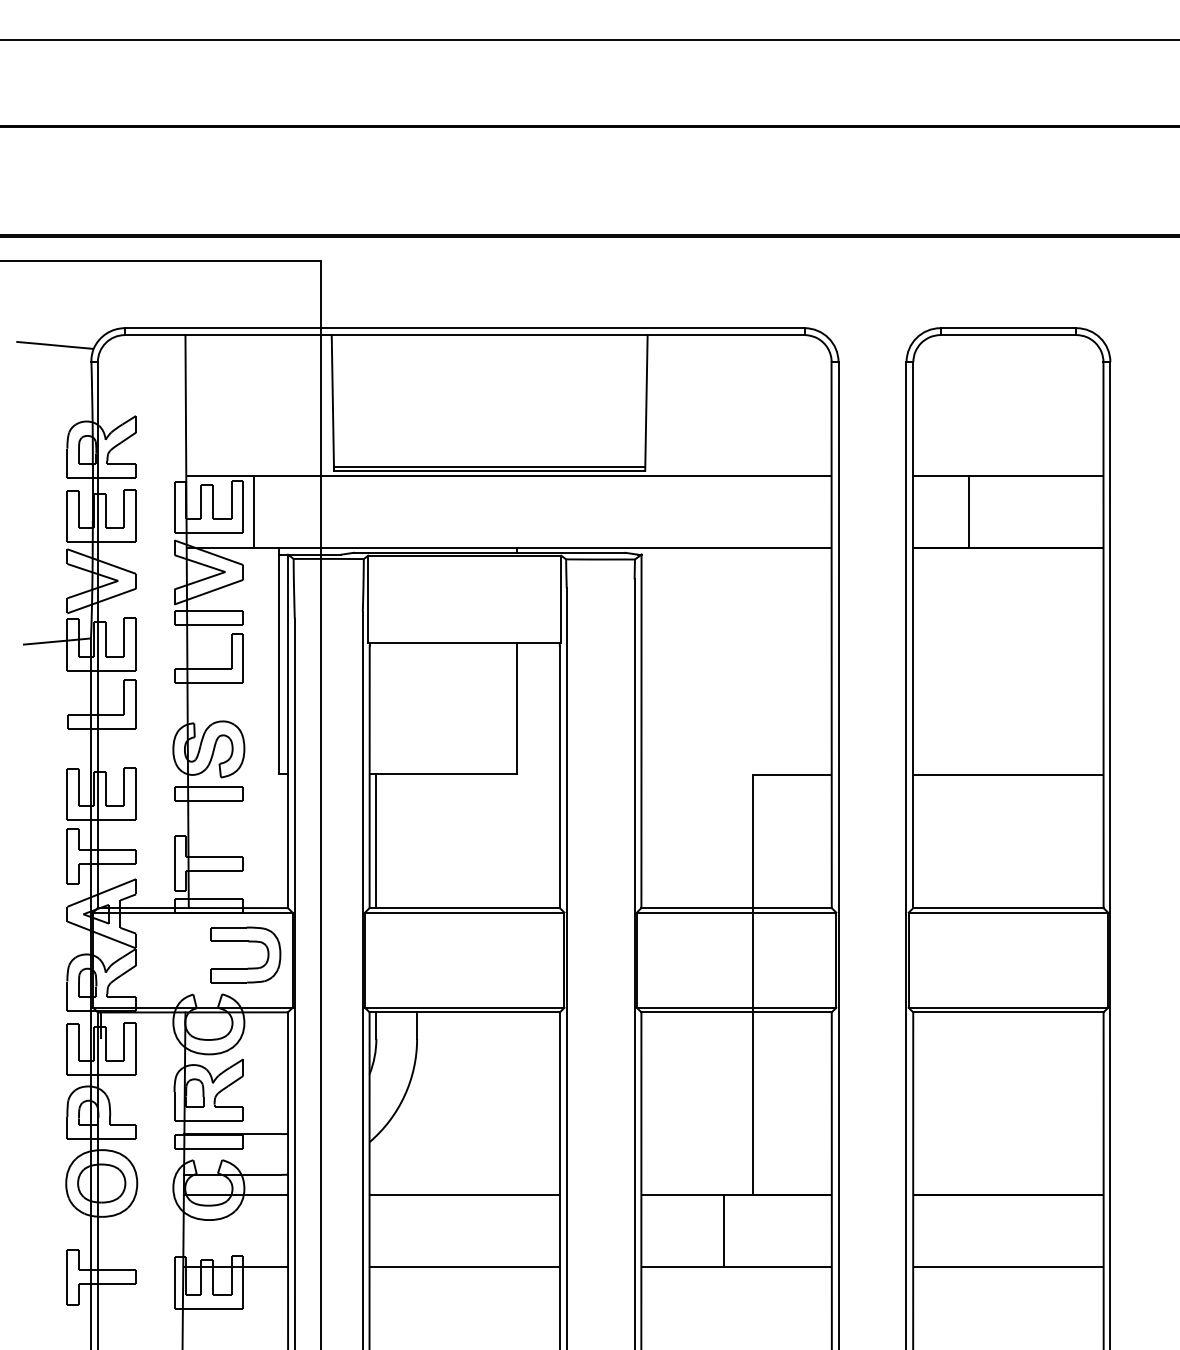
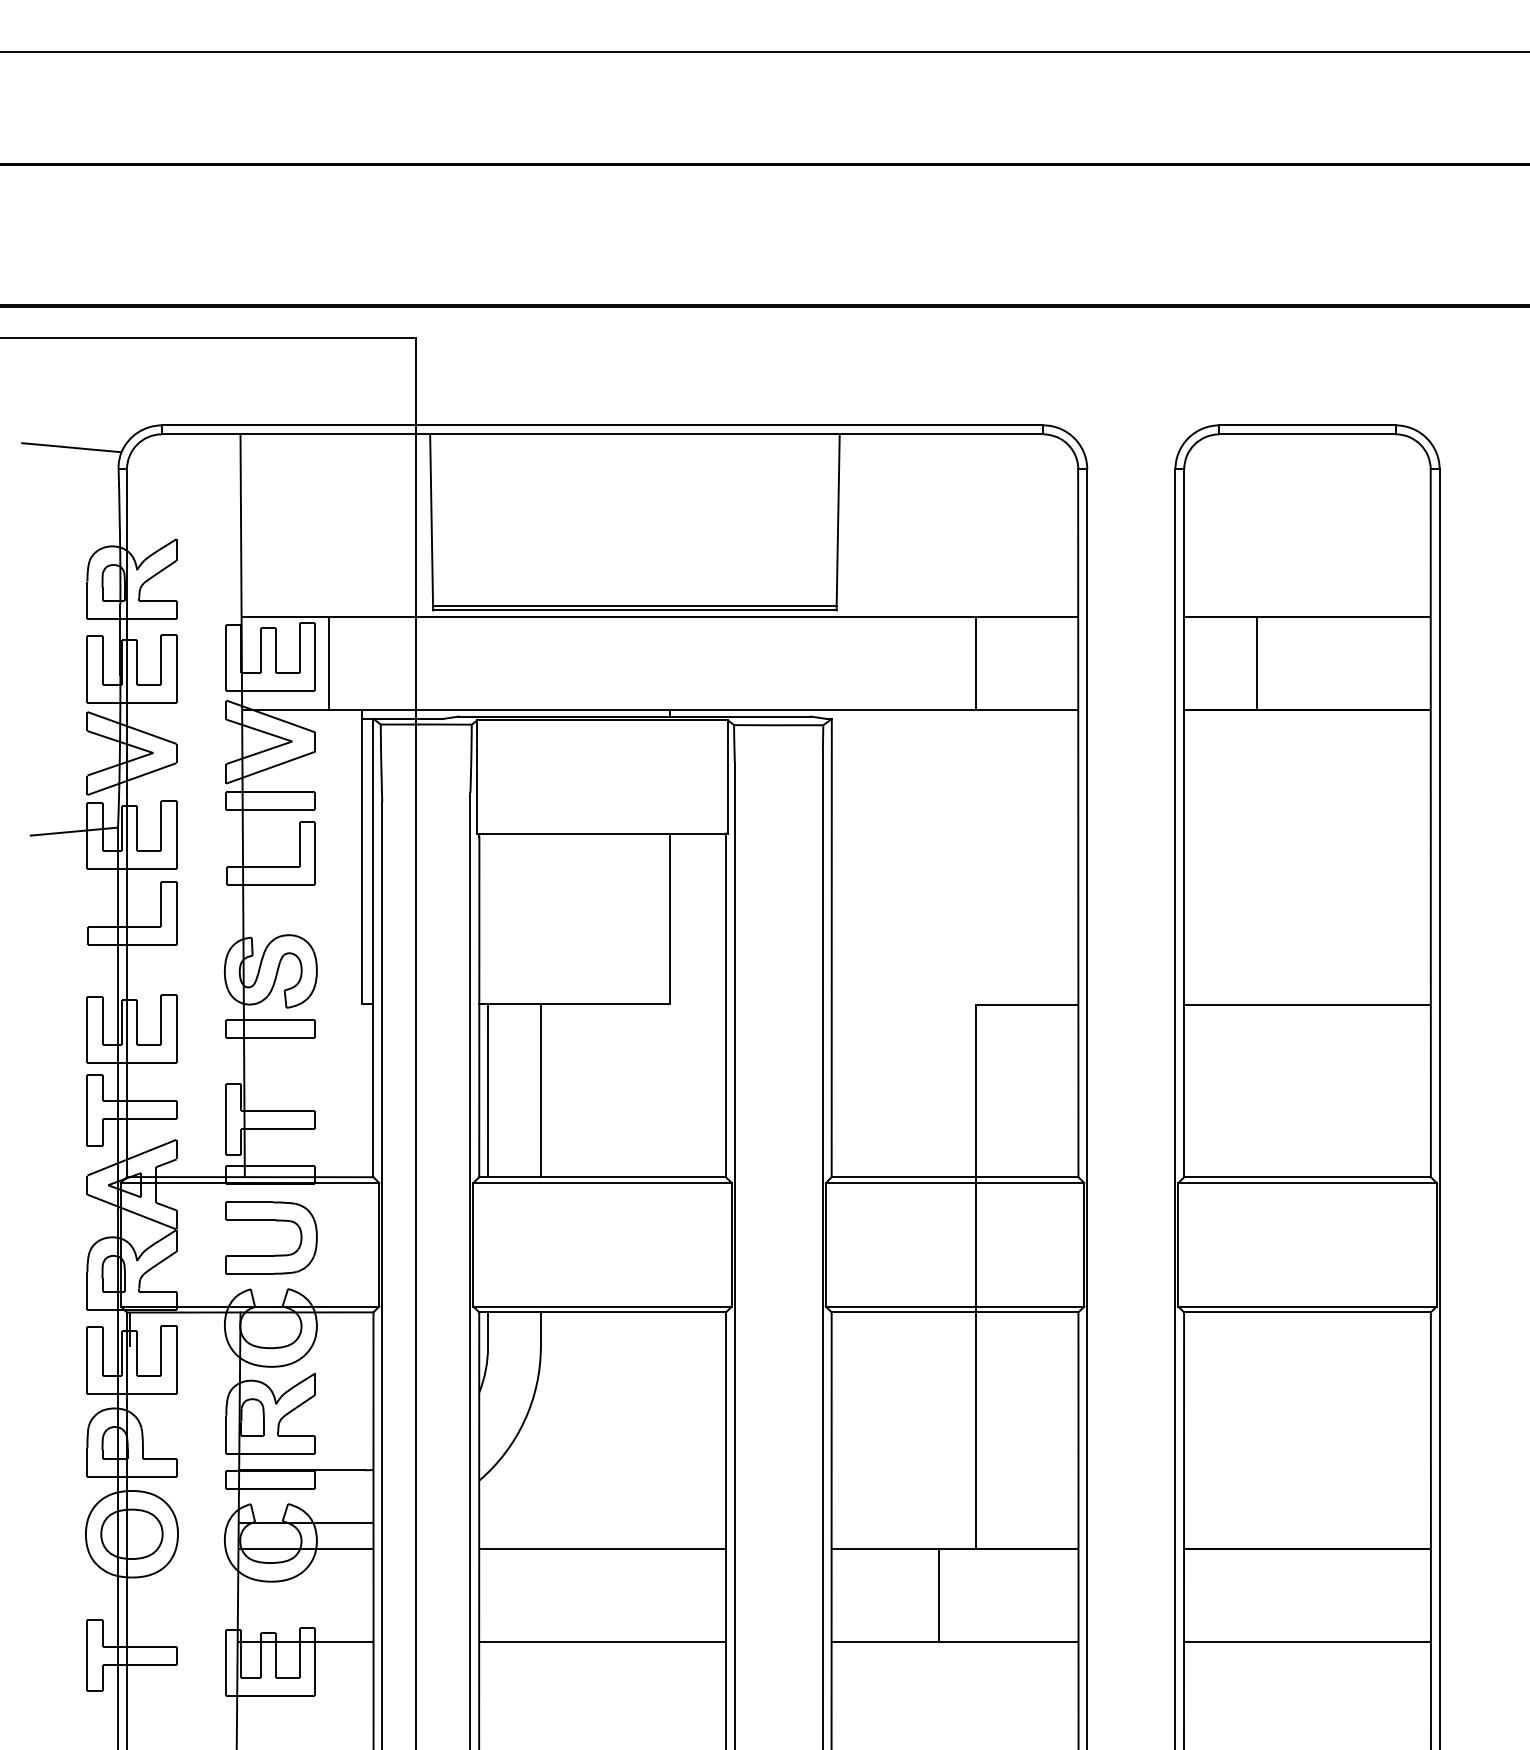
line: (752, 511) -> (975, 663), added
line: (417, 841) -> (541, 1090), added
part: (248, 942) -> (275, 1221), moved

